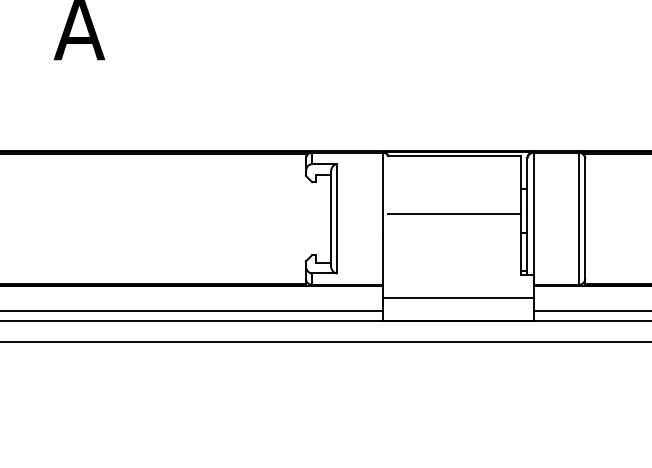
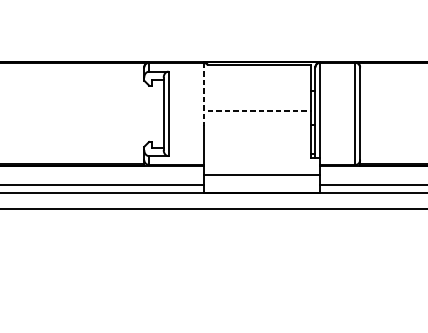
line: (382, 193) -> (203, 94), solid -> dashed
line: (455, 214) -> (259, 110), solid -> dashed

